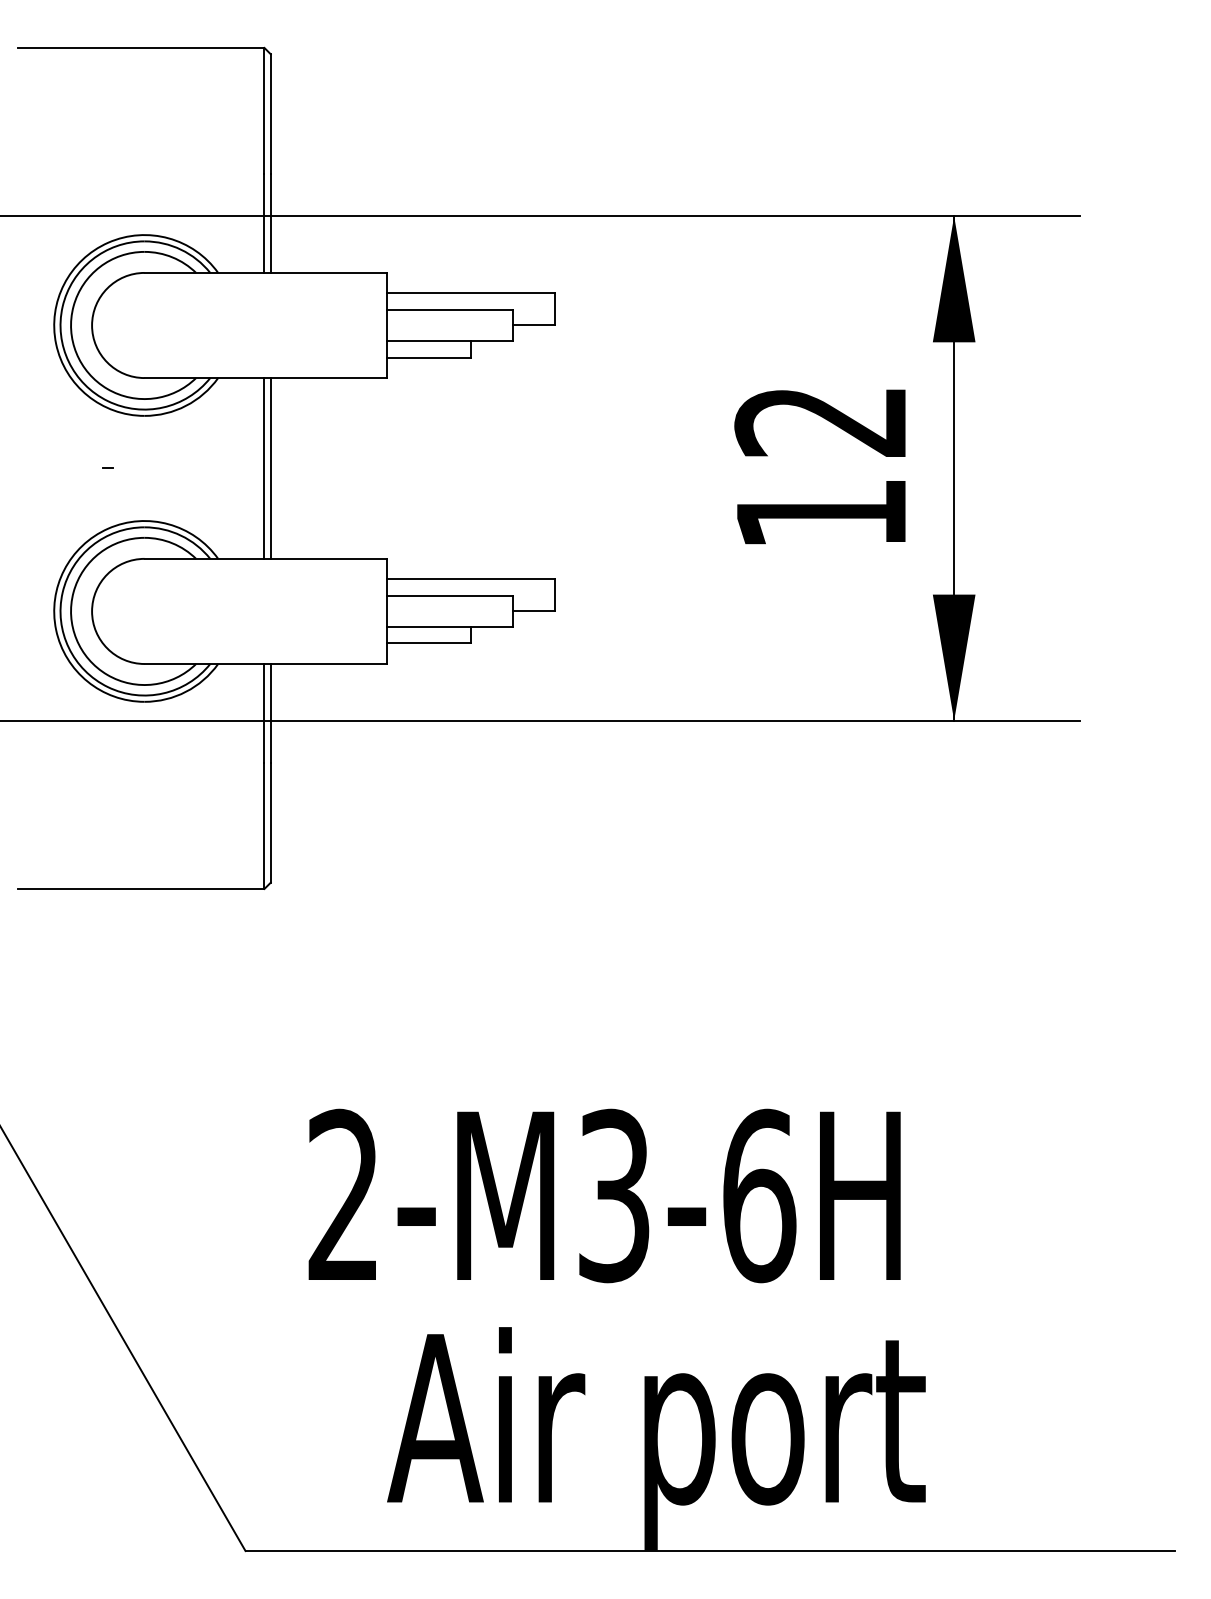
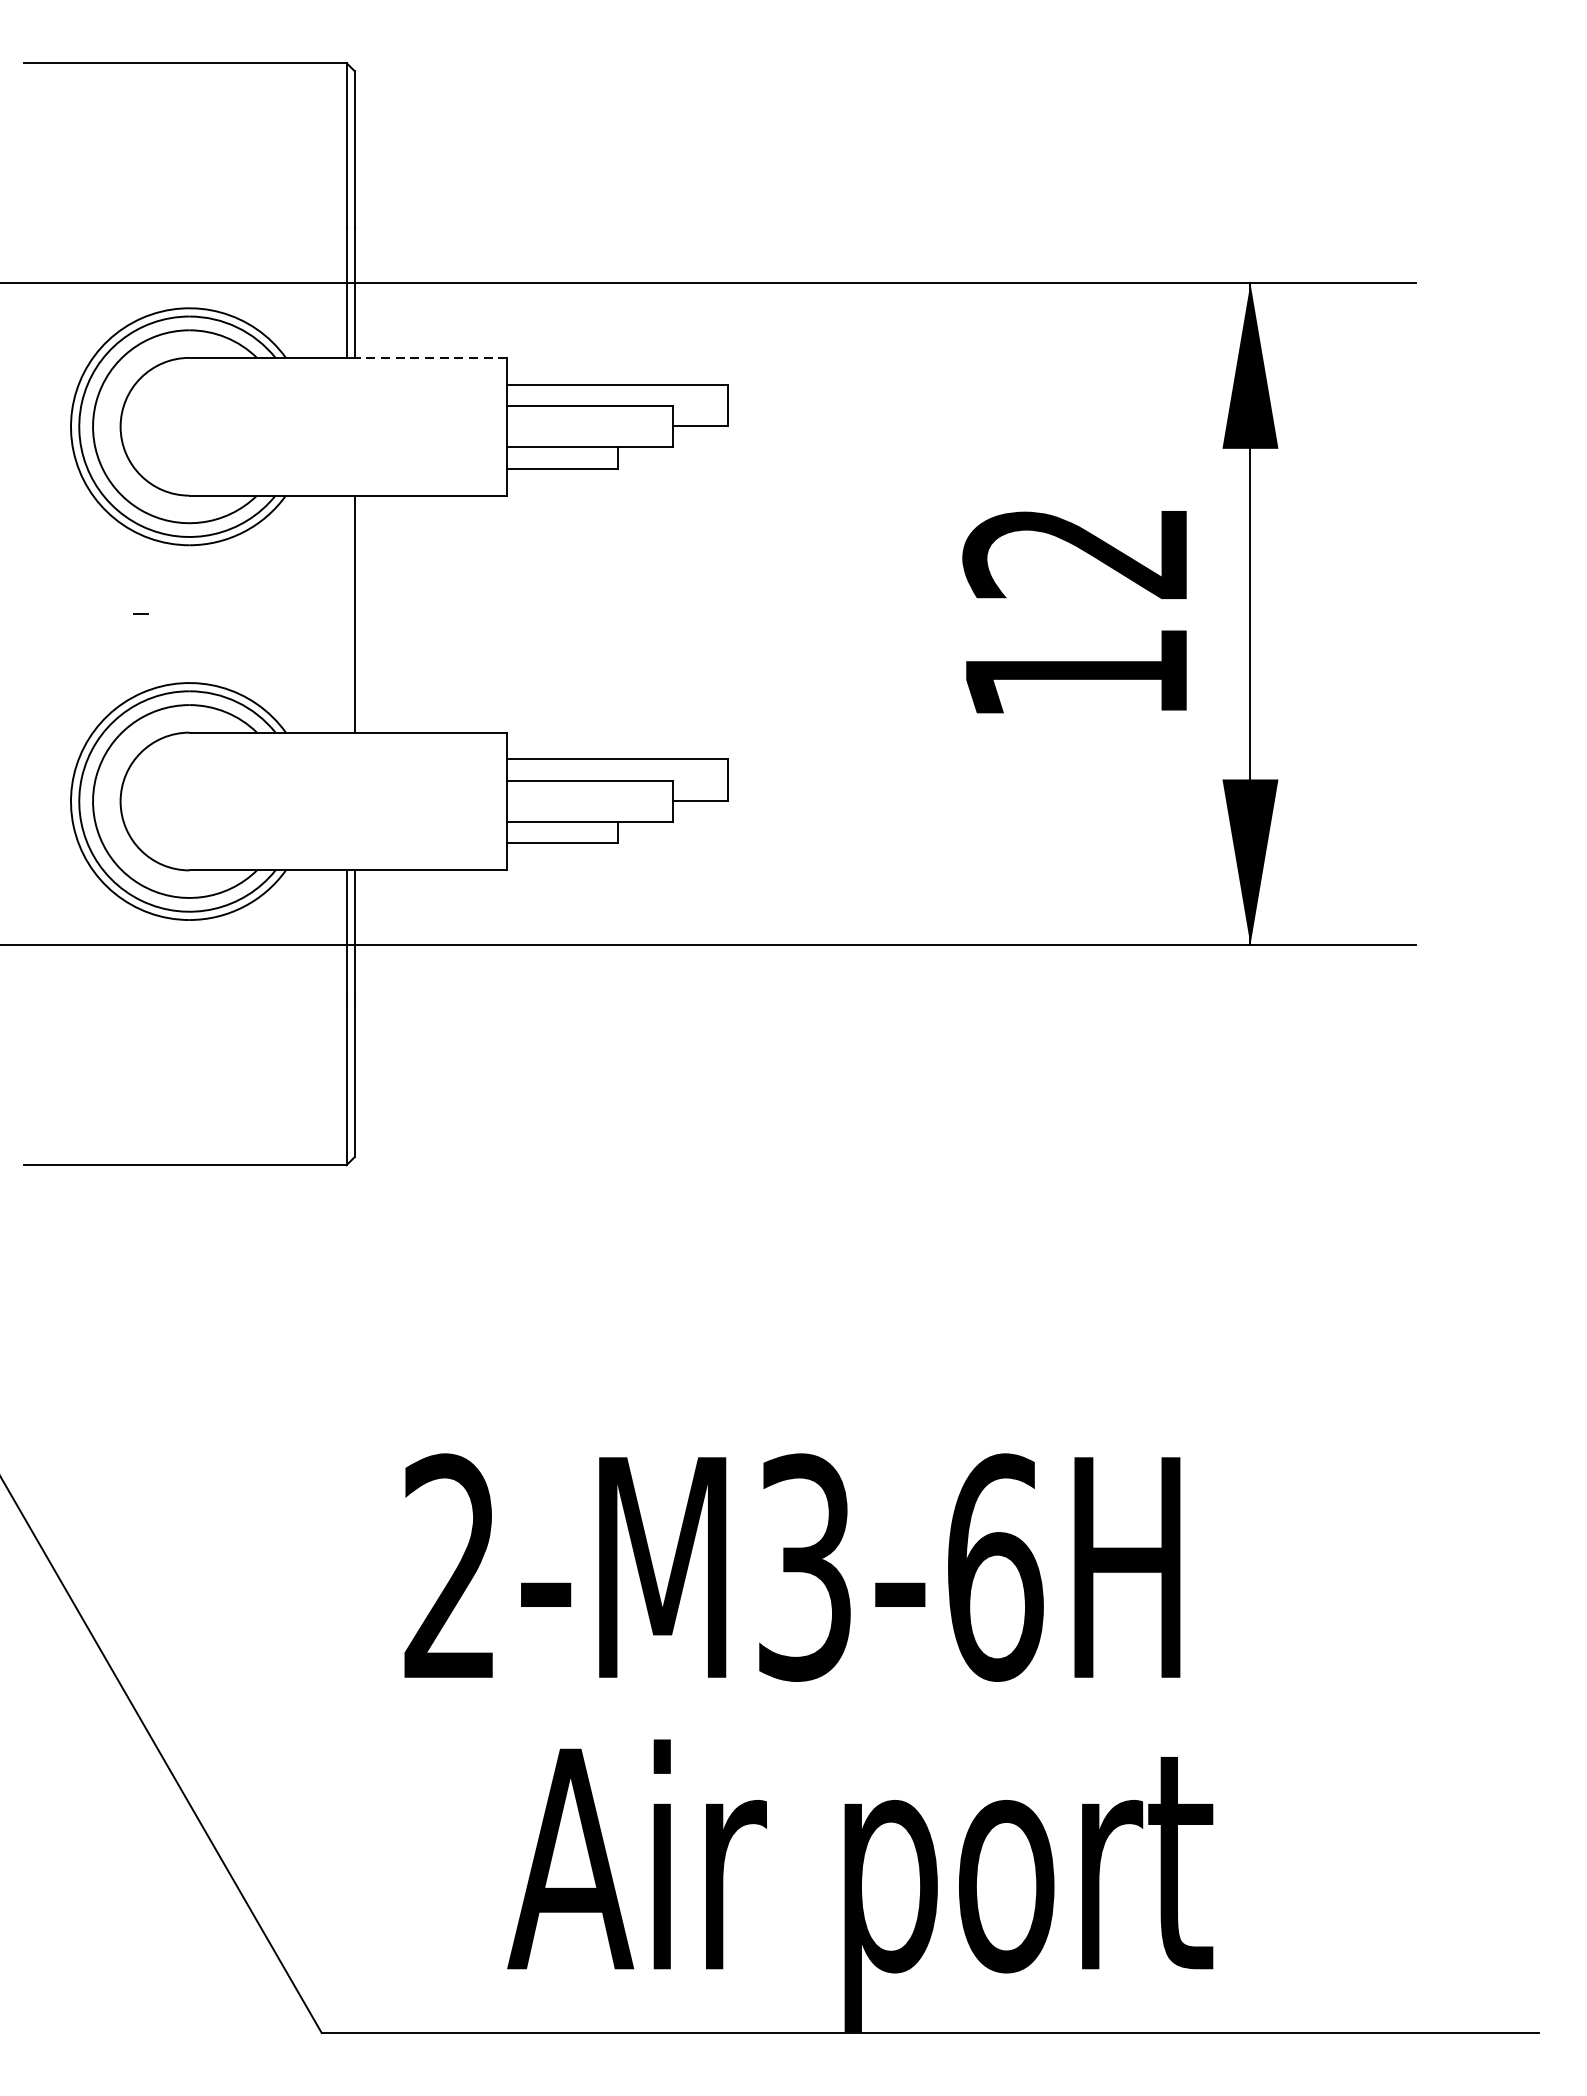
line: (328, 272) -> (430, 357), solid -> dashed
line: (264, 468) -> (346, 614), removed

